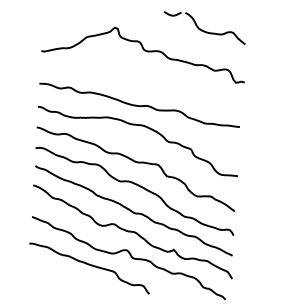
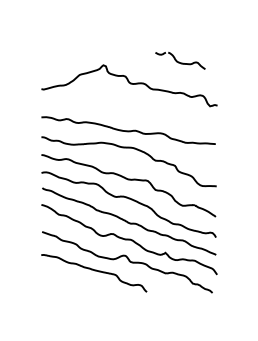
part: (204, 27) -> (180, 60), size x0.7

